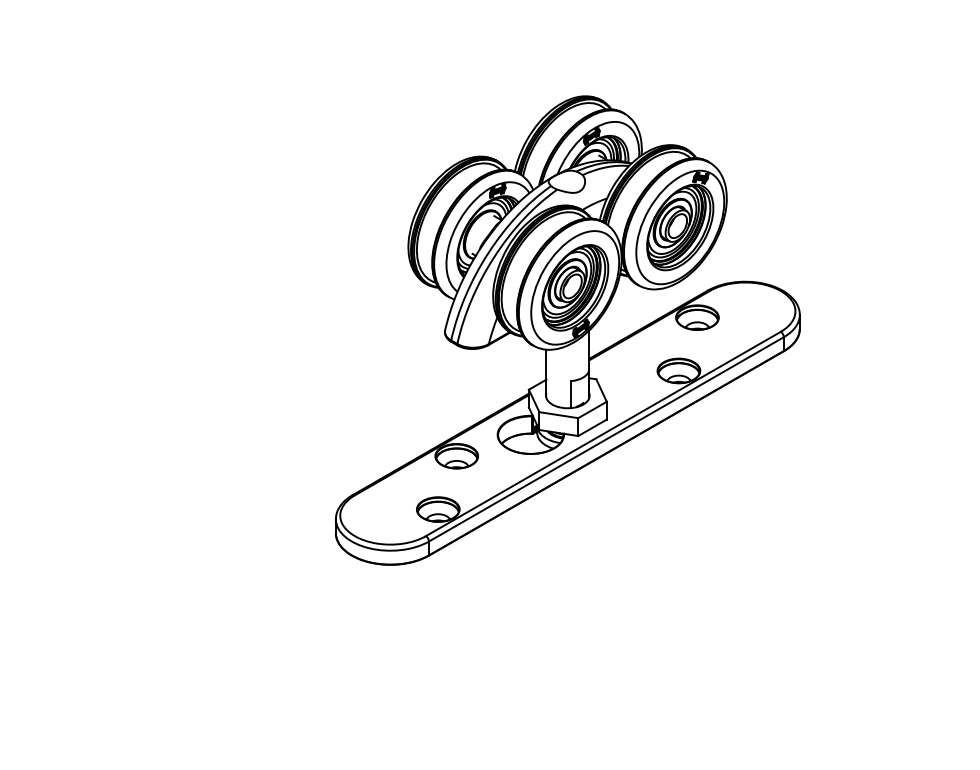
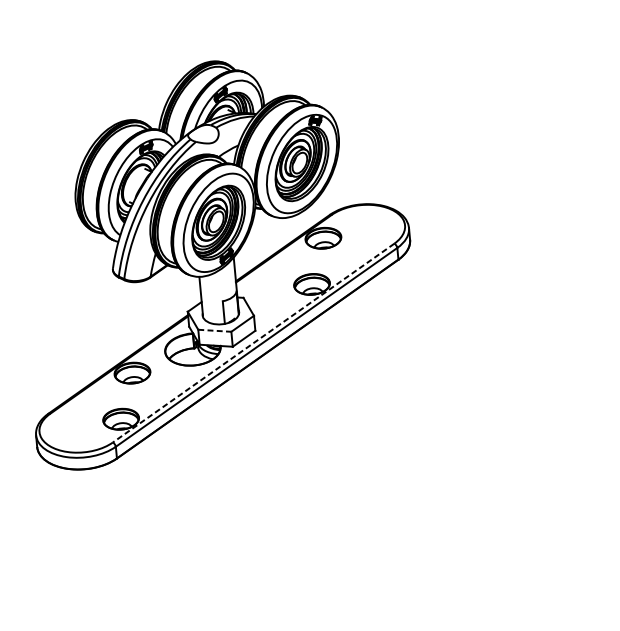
line: (558, 415) -> (214, 331), solid -> dashed
line: (603, 434) -> (253, 343), solid -> dashed

